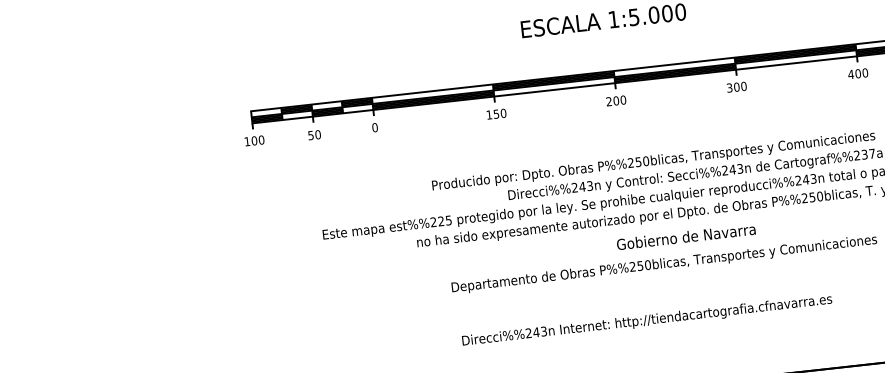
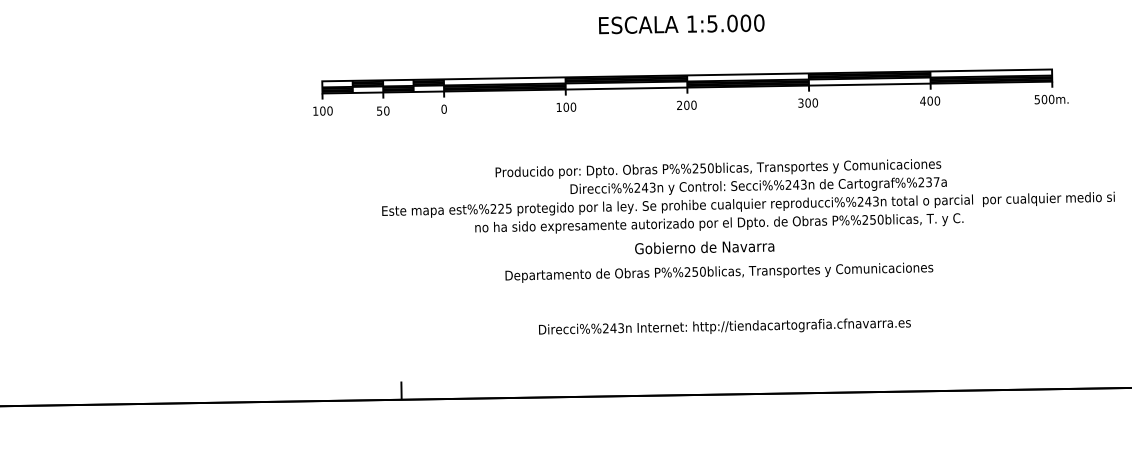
text: (496, 113) -> (566, 106), 150 -> 100
text: (686, 237) -> (704, 247), moved
text: (646, 320) -> (724, 326), moved

